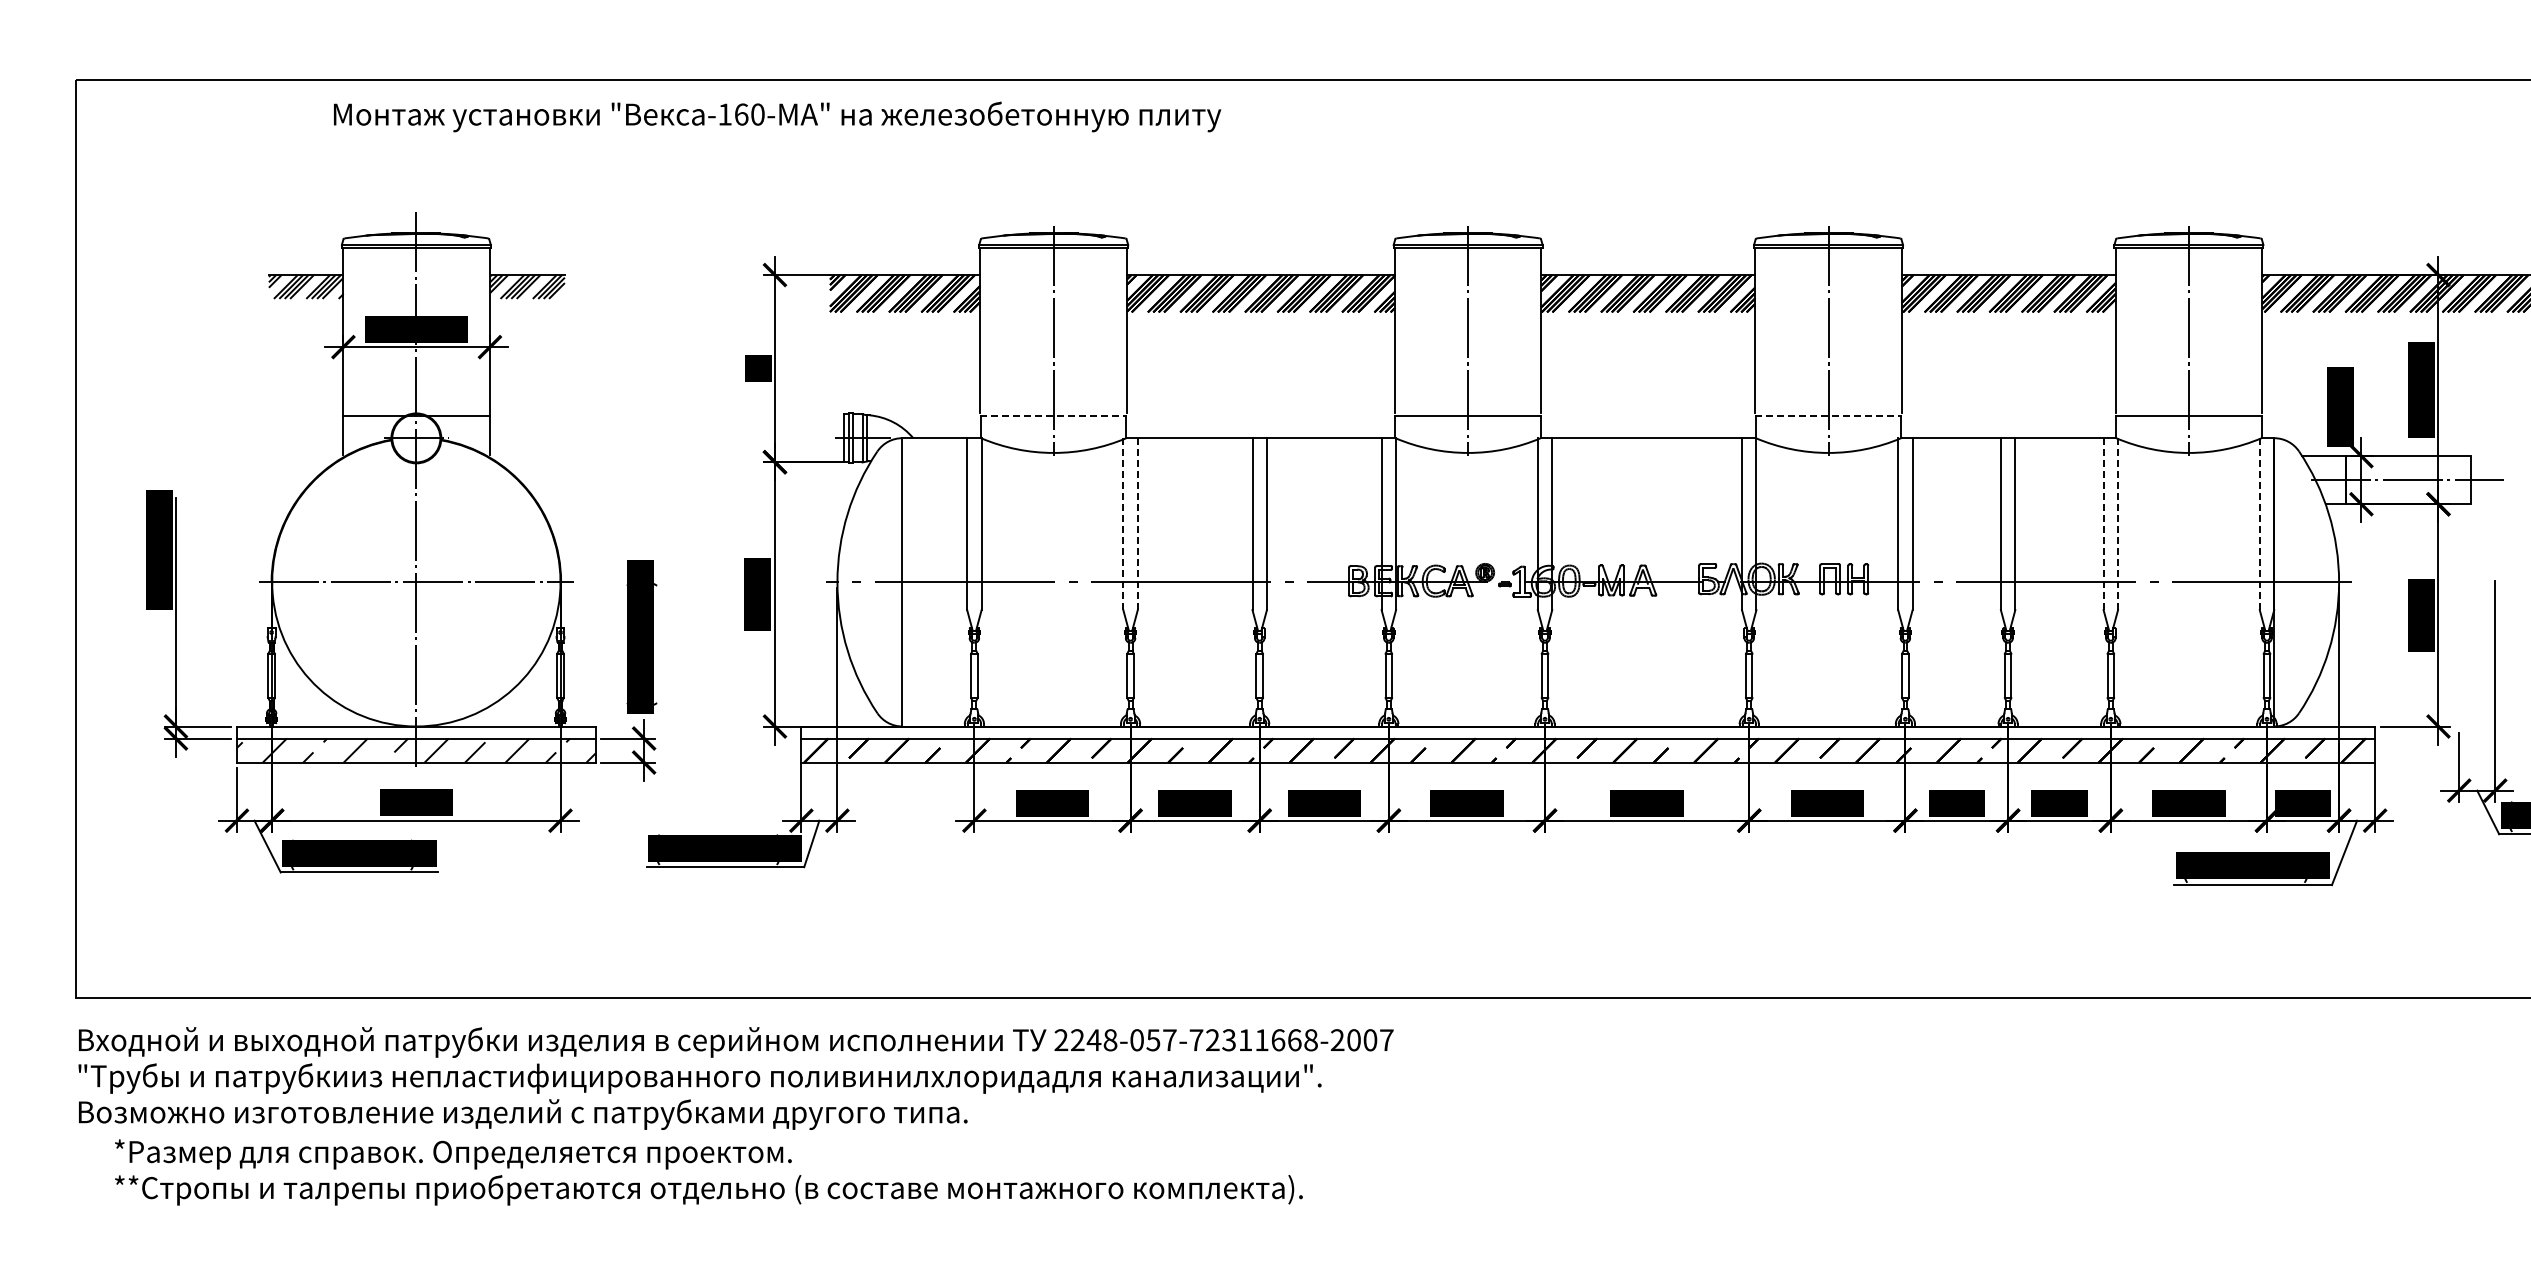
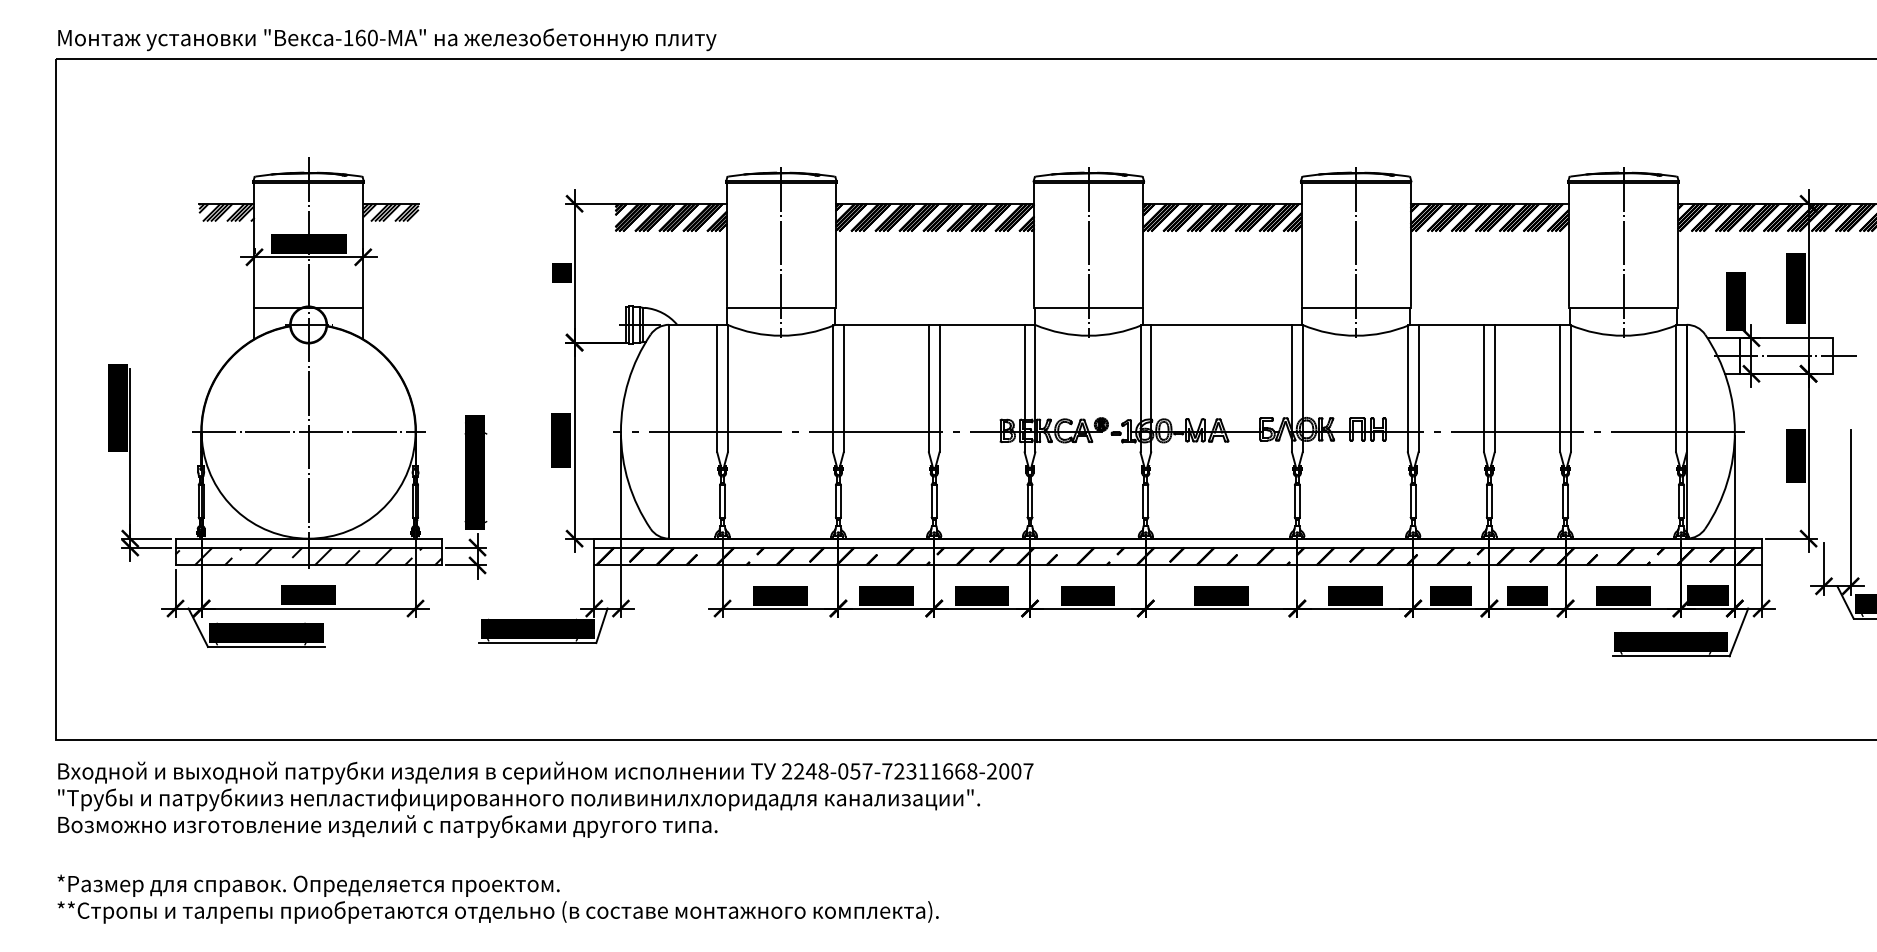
text: (777, 116) -> (387, 39), moved
line: (1054, 416) -> (781, 308), dashed -> solid
line: (1829, 416) -> (1356, 308), dashed -> solid
line: (1123, 524) -> (833, 388), dashed -> solid
line: (1137, 524) -> (843, 388), dashed -> solid
line: (2103, 524) -> (1560, 388), dashed -> solid
line: (2118, 524) -> (1571, 388), dashed -> solid
line: (2259, 524) -> (1675, 388), dashed -> solid
text: (708, 1172) -> (497, 899), moved

